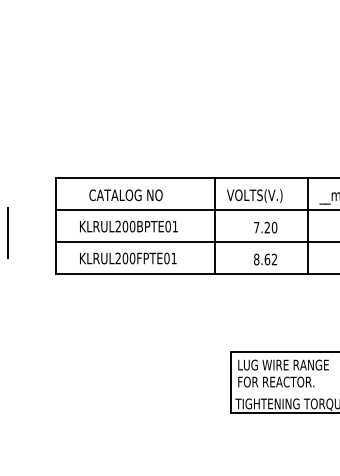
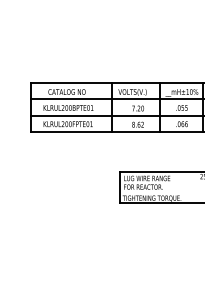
line: (8, 231) -> (7, 110), removed

